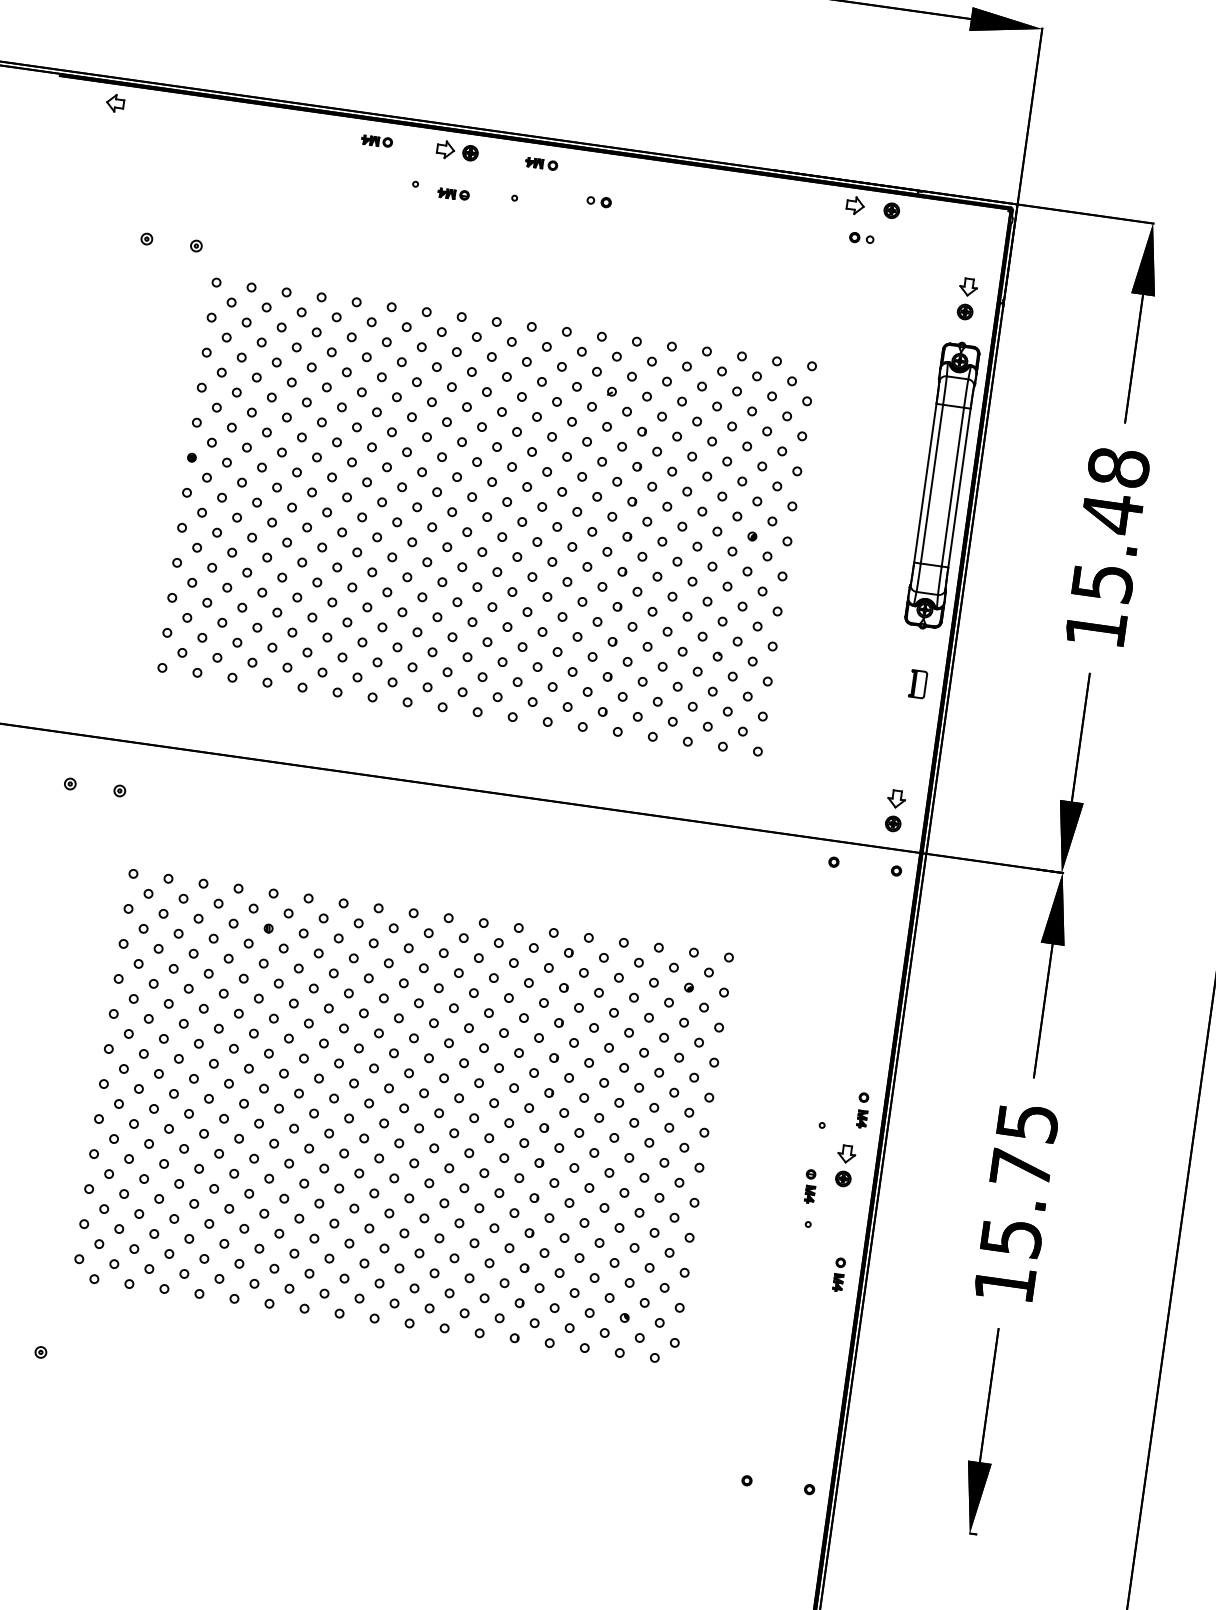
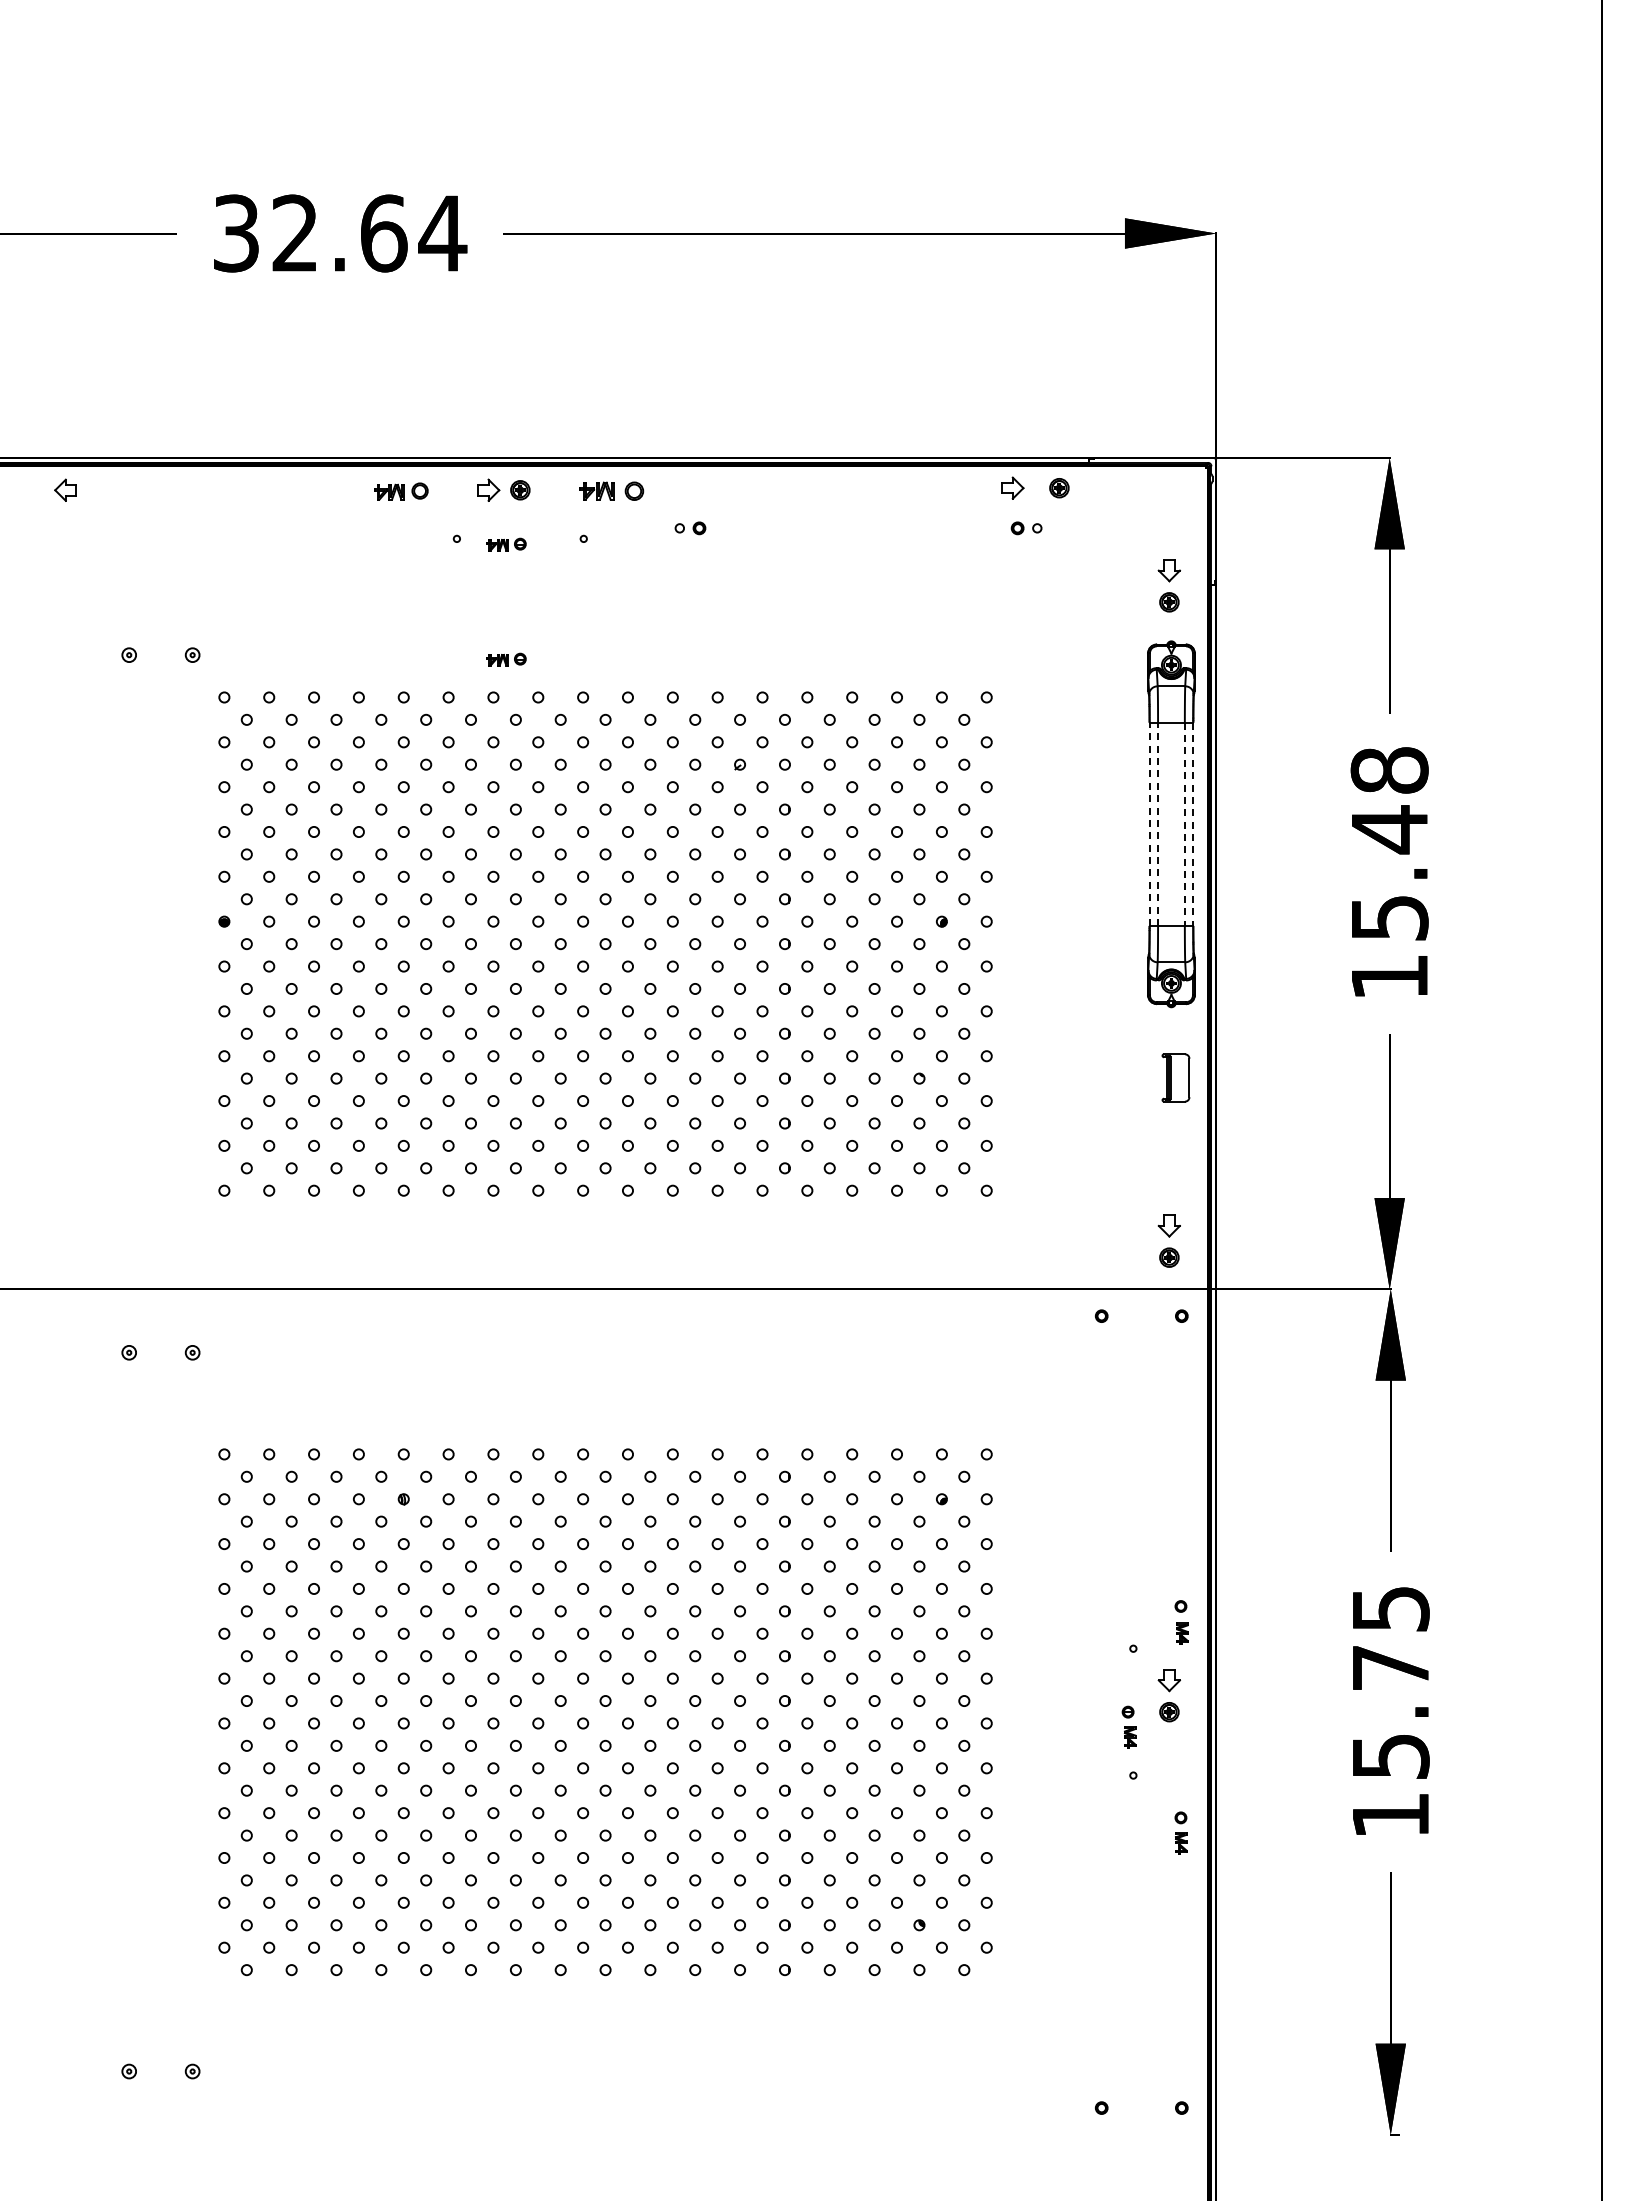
part: (376, 141) -> (400, 491), size x1.4
part: (541, 164) -> (611, 491), size x1.6
part: (441, 283) -> (506, 659), added
line: (925, 483) -> (1149, 824), solid -> dashed
line: (932, 484) -> (1158, 824), solid -> dashed
line: (952, 487) -> (1184, 824), solid -> dashed
line: (959, 488) -> (1193, 824), solid -> dashed
part: (917, 683) -> (1175, 1077), size x1.4

